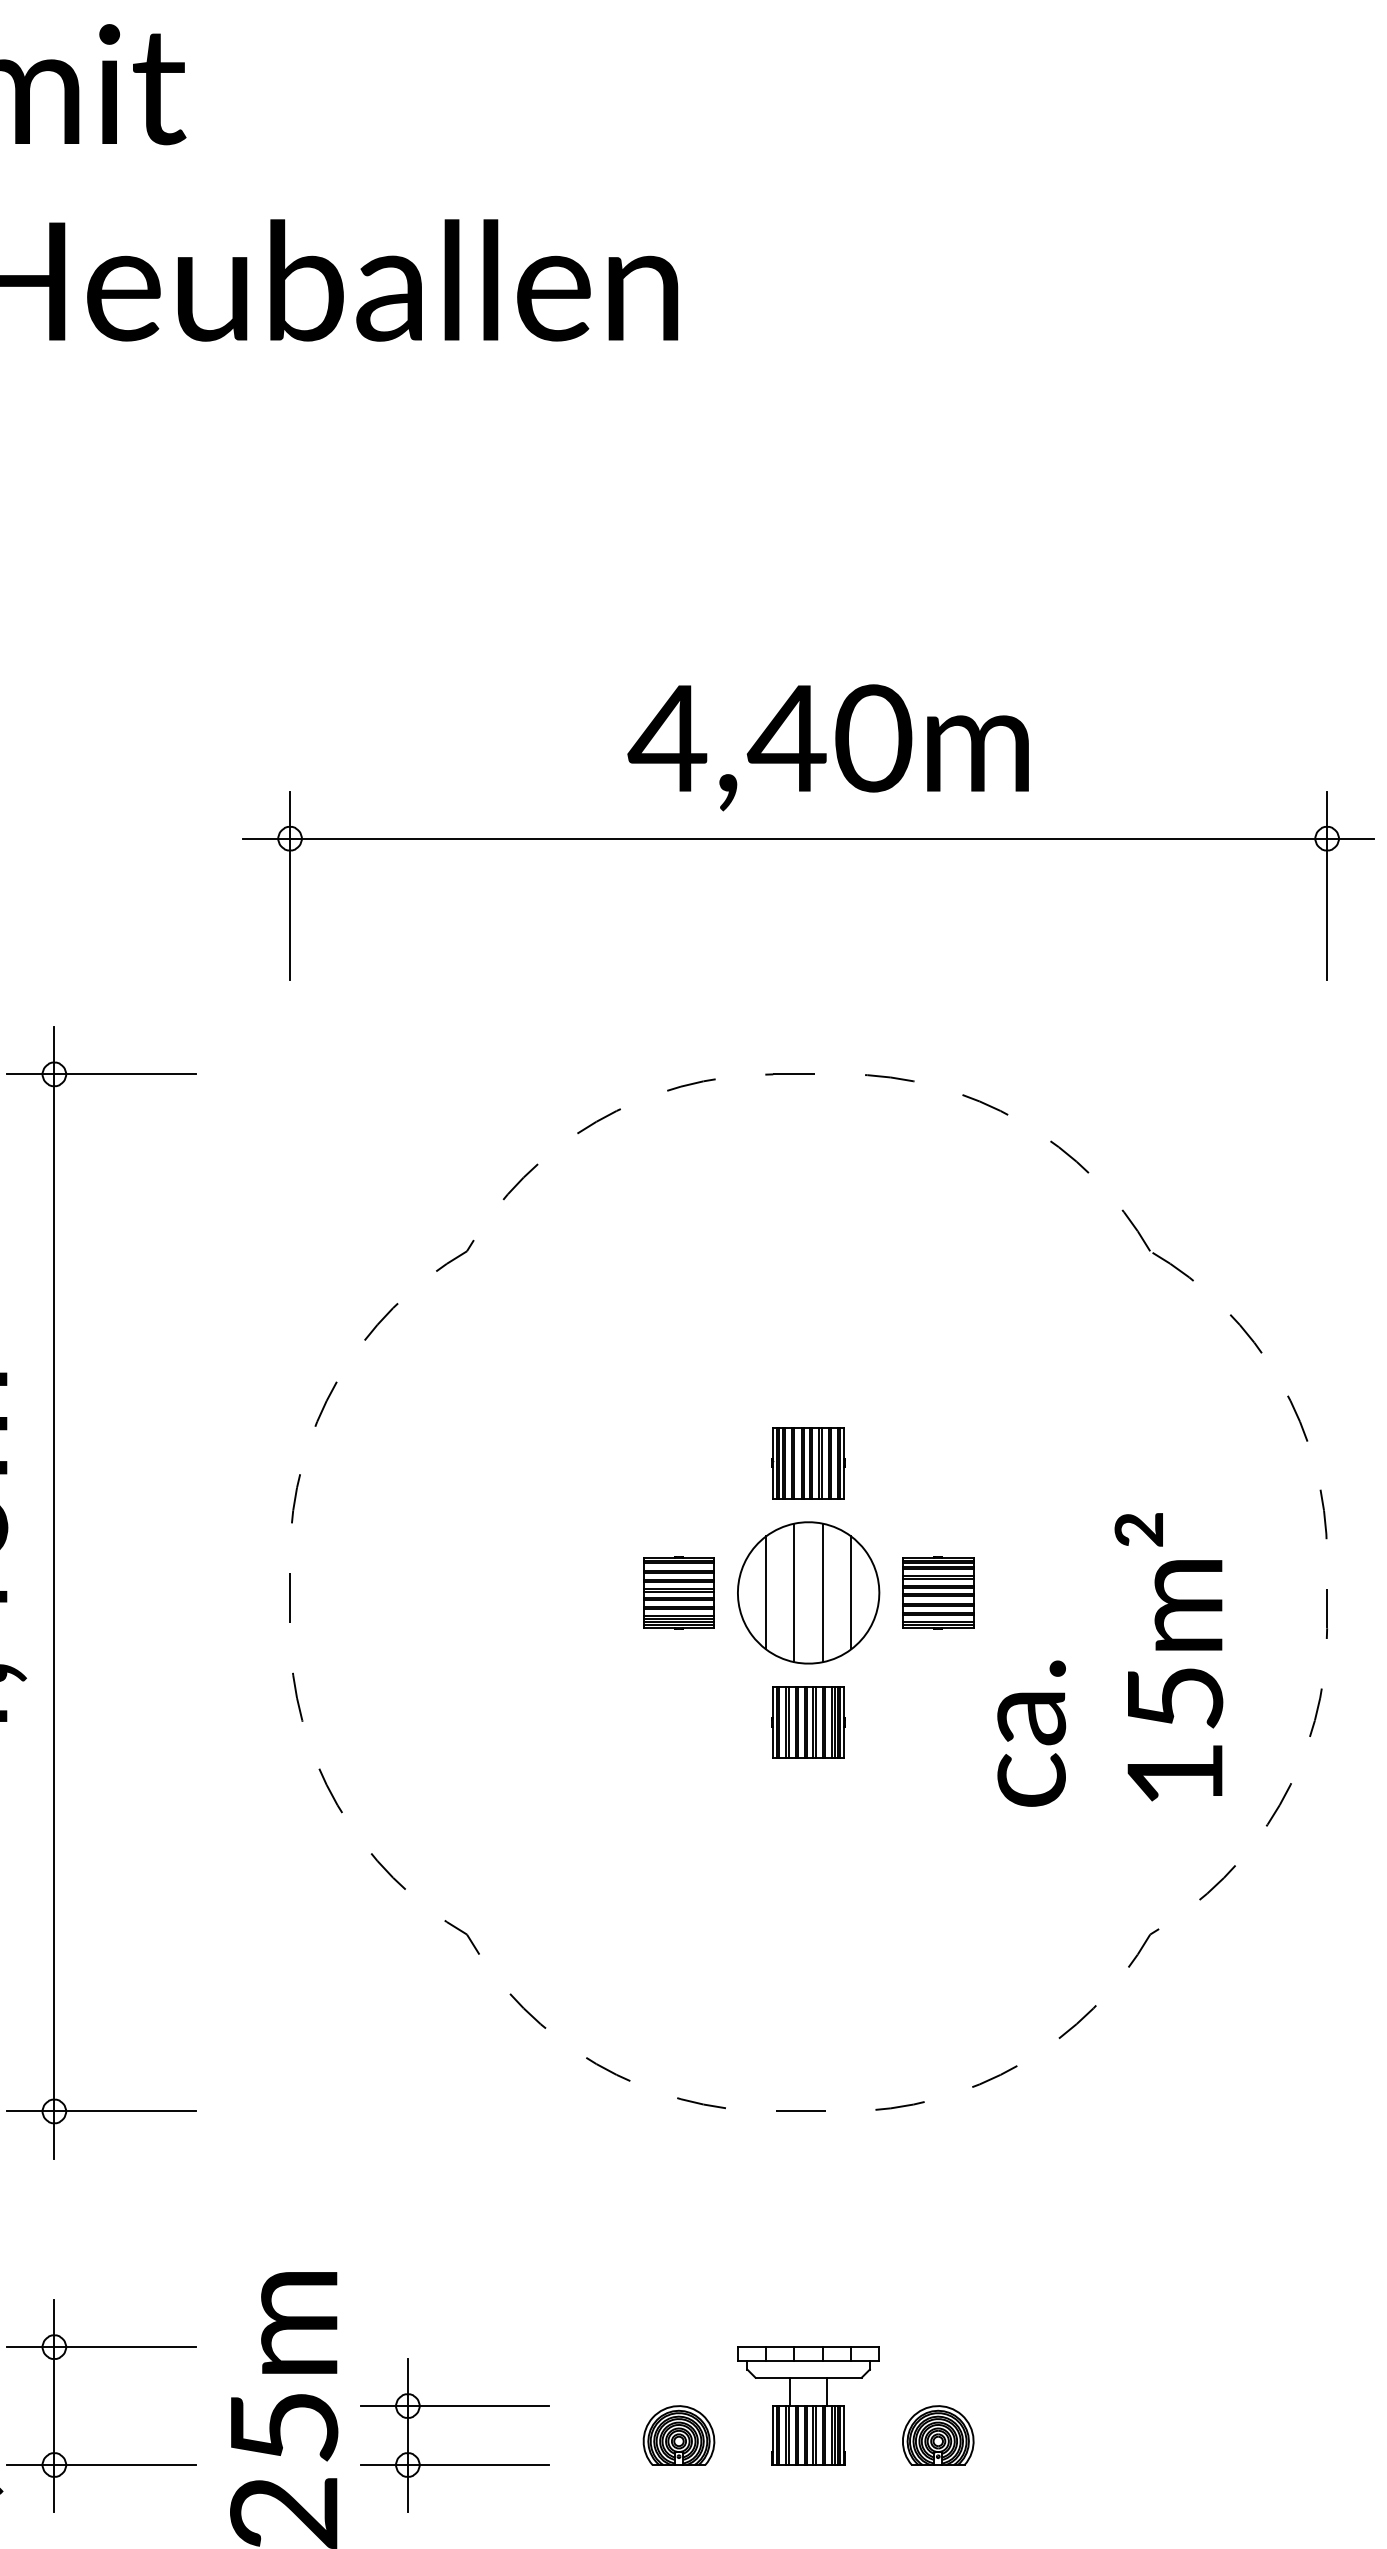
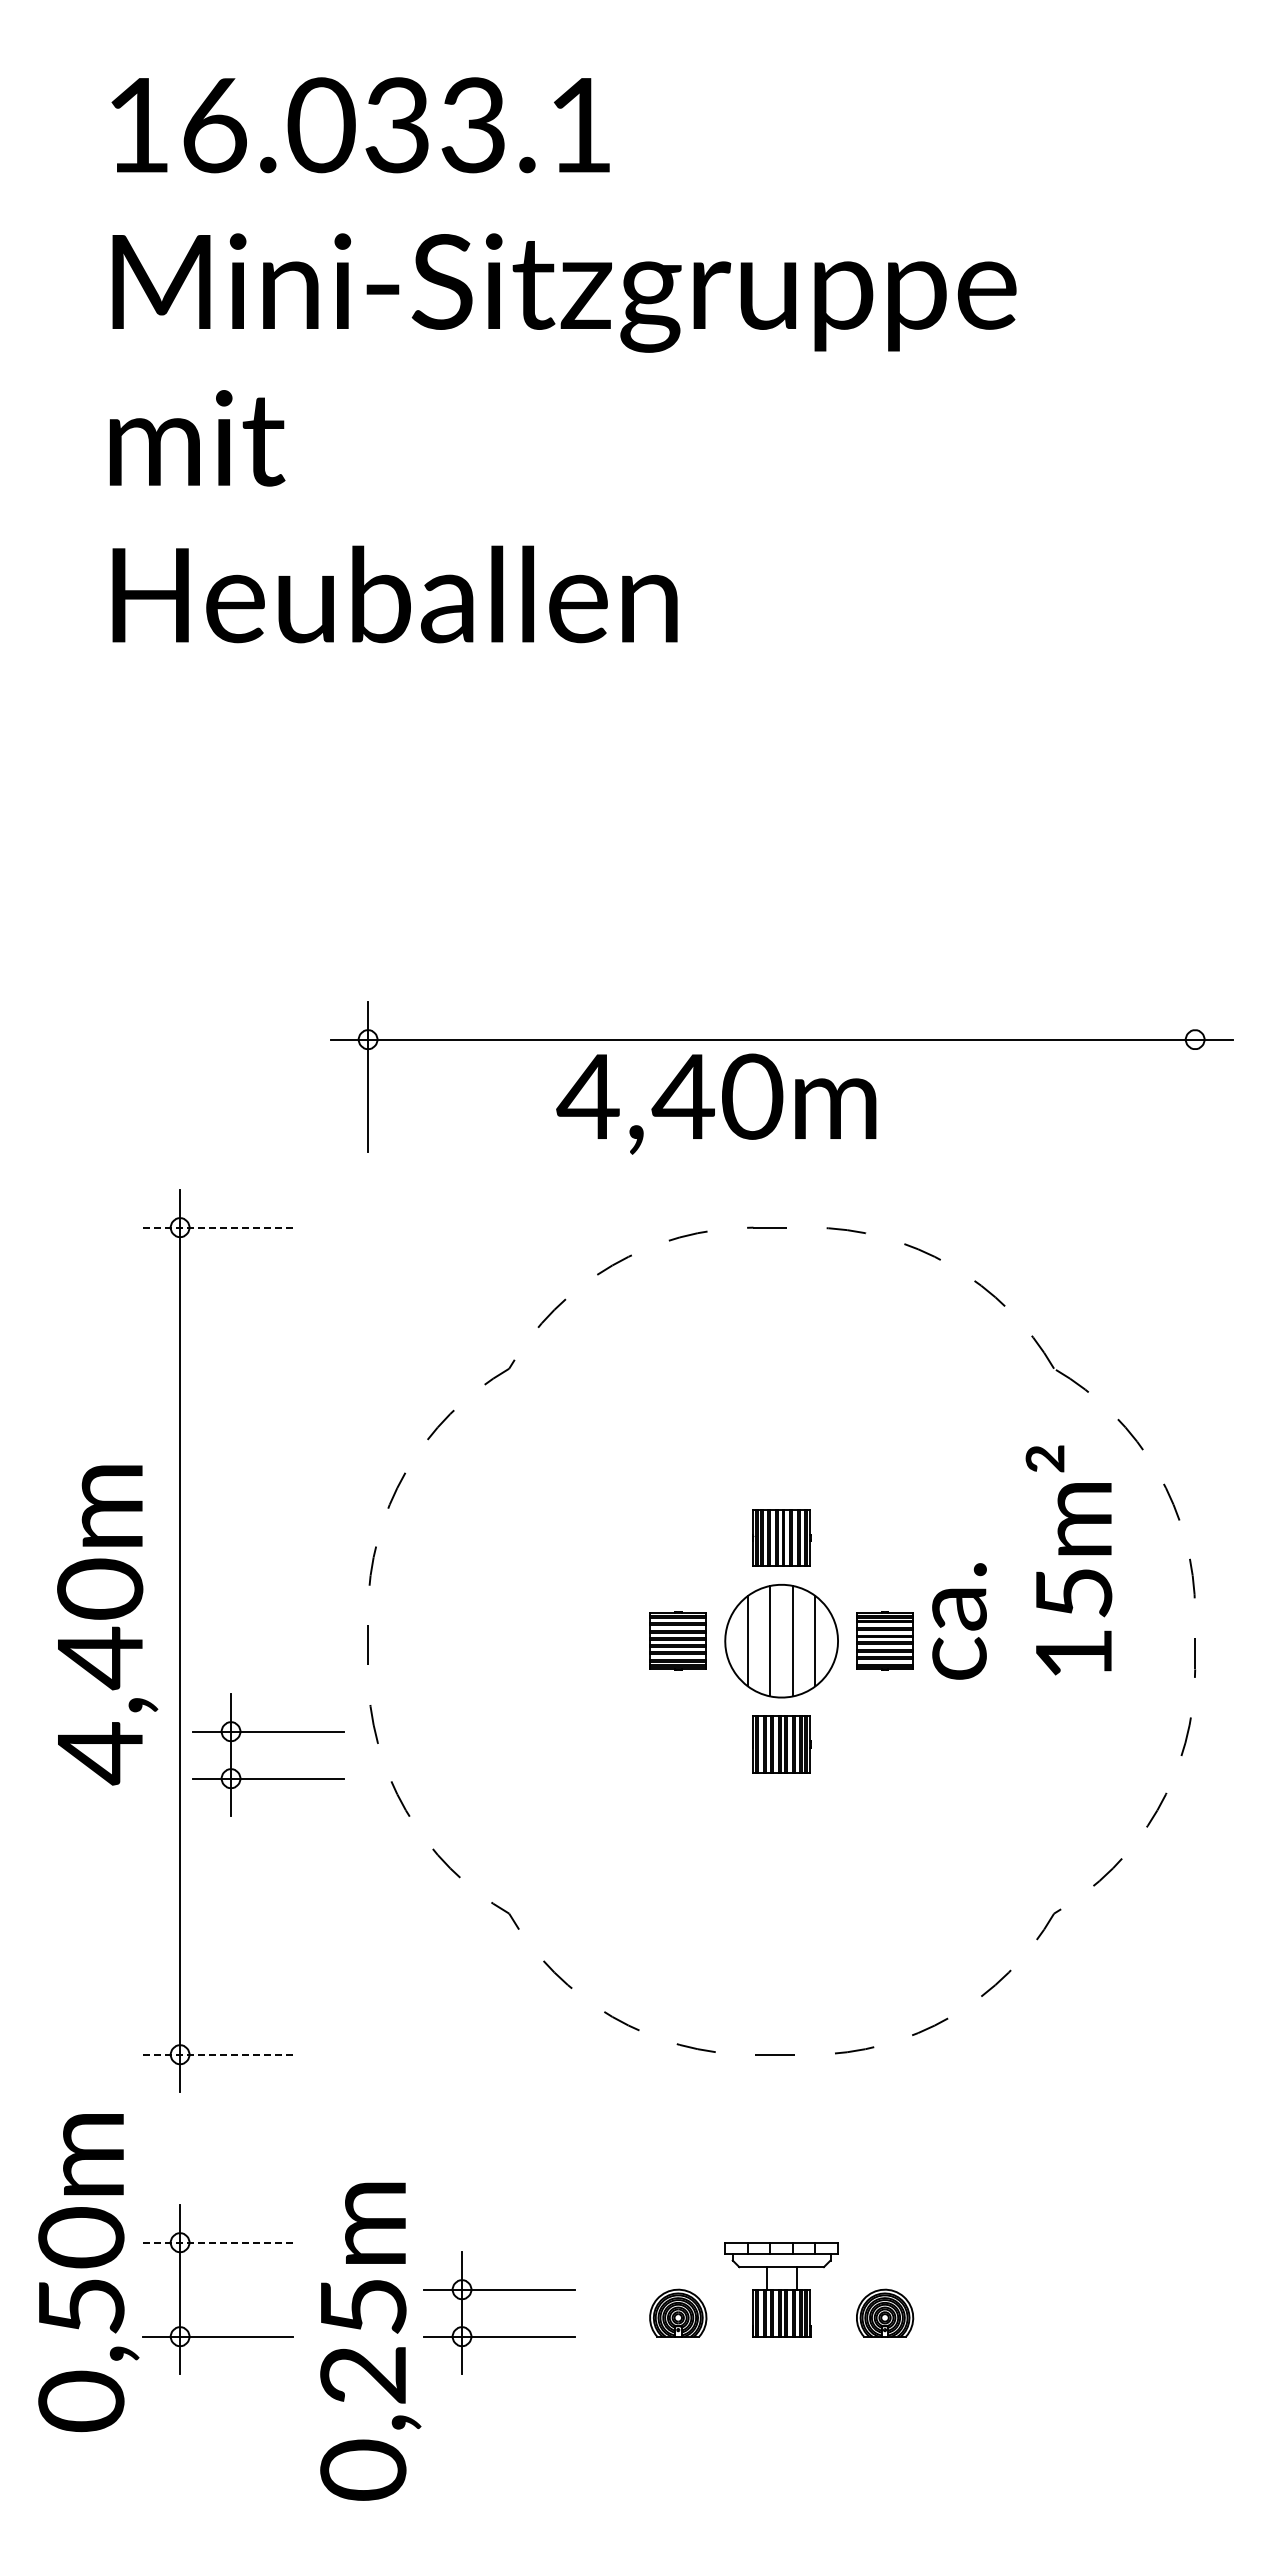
text: (828, 746) -> (716, 1103), moved
line: (1327, 886) -> (1195, 1077), removed
line: (101, 1074) -> (217, 1227), solid -> dashed
text: (1110, 1659) -> (1022, 1562), moved
part: (165, 1707) -> (268, 1732), added
line: (101, 2111) -> (217, 2054), solid -> dashed
line: (101, 2346) -> (217, 2242), solid -> dashed

